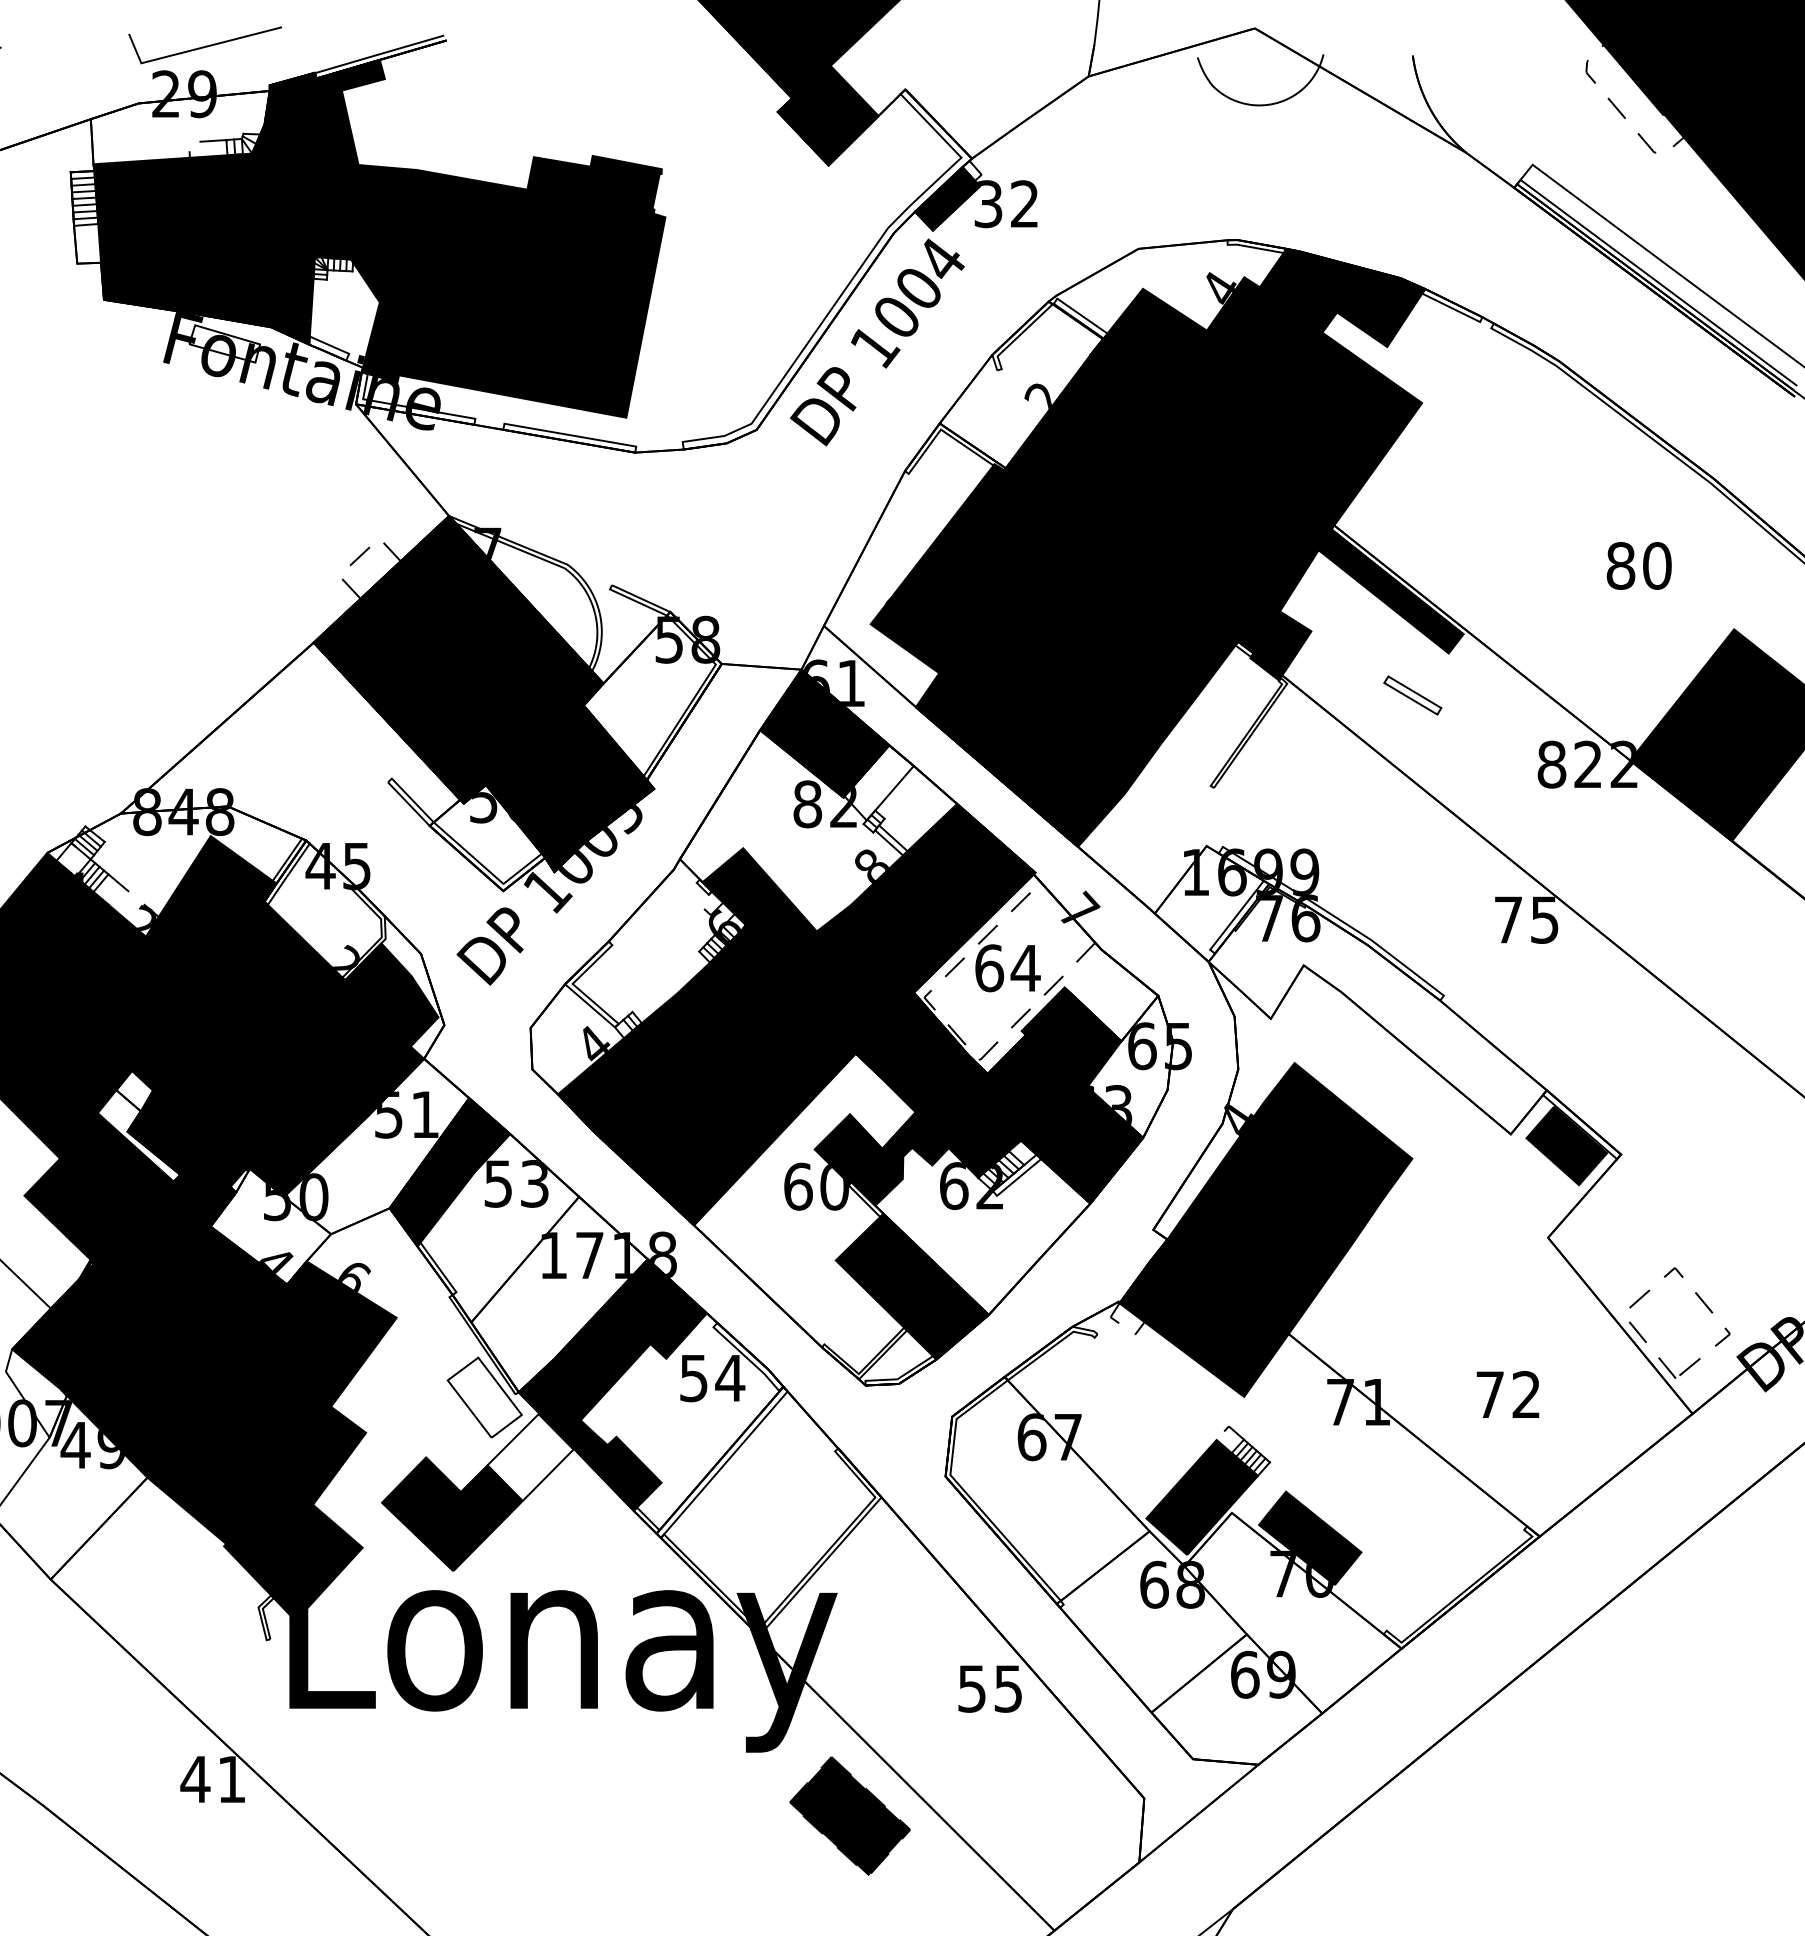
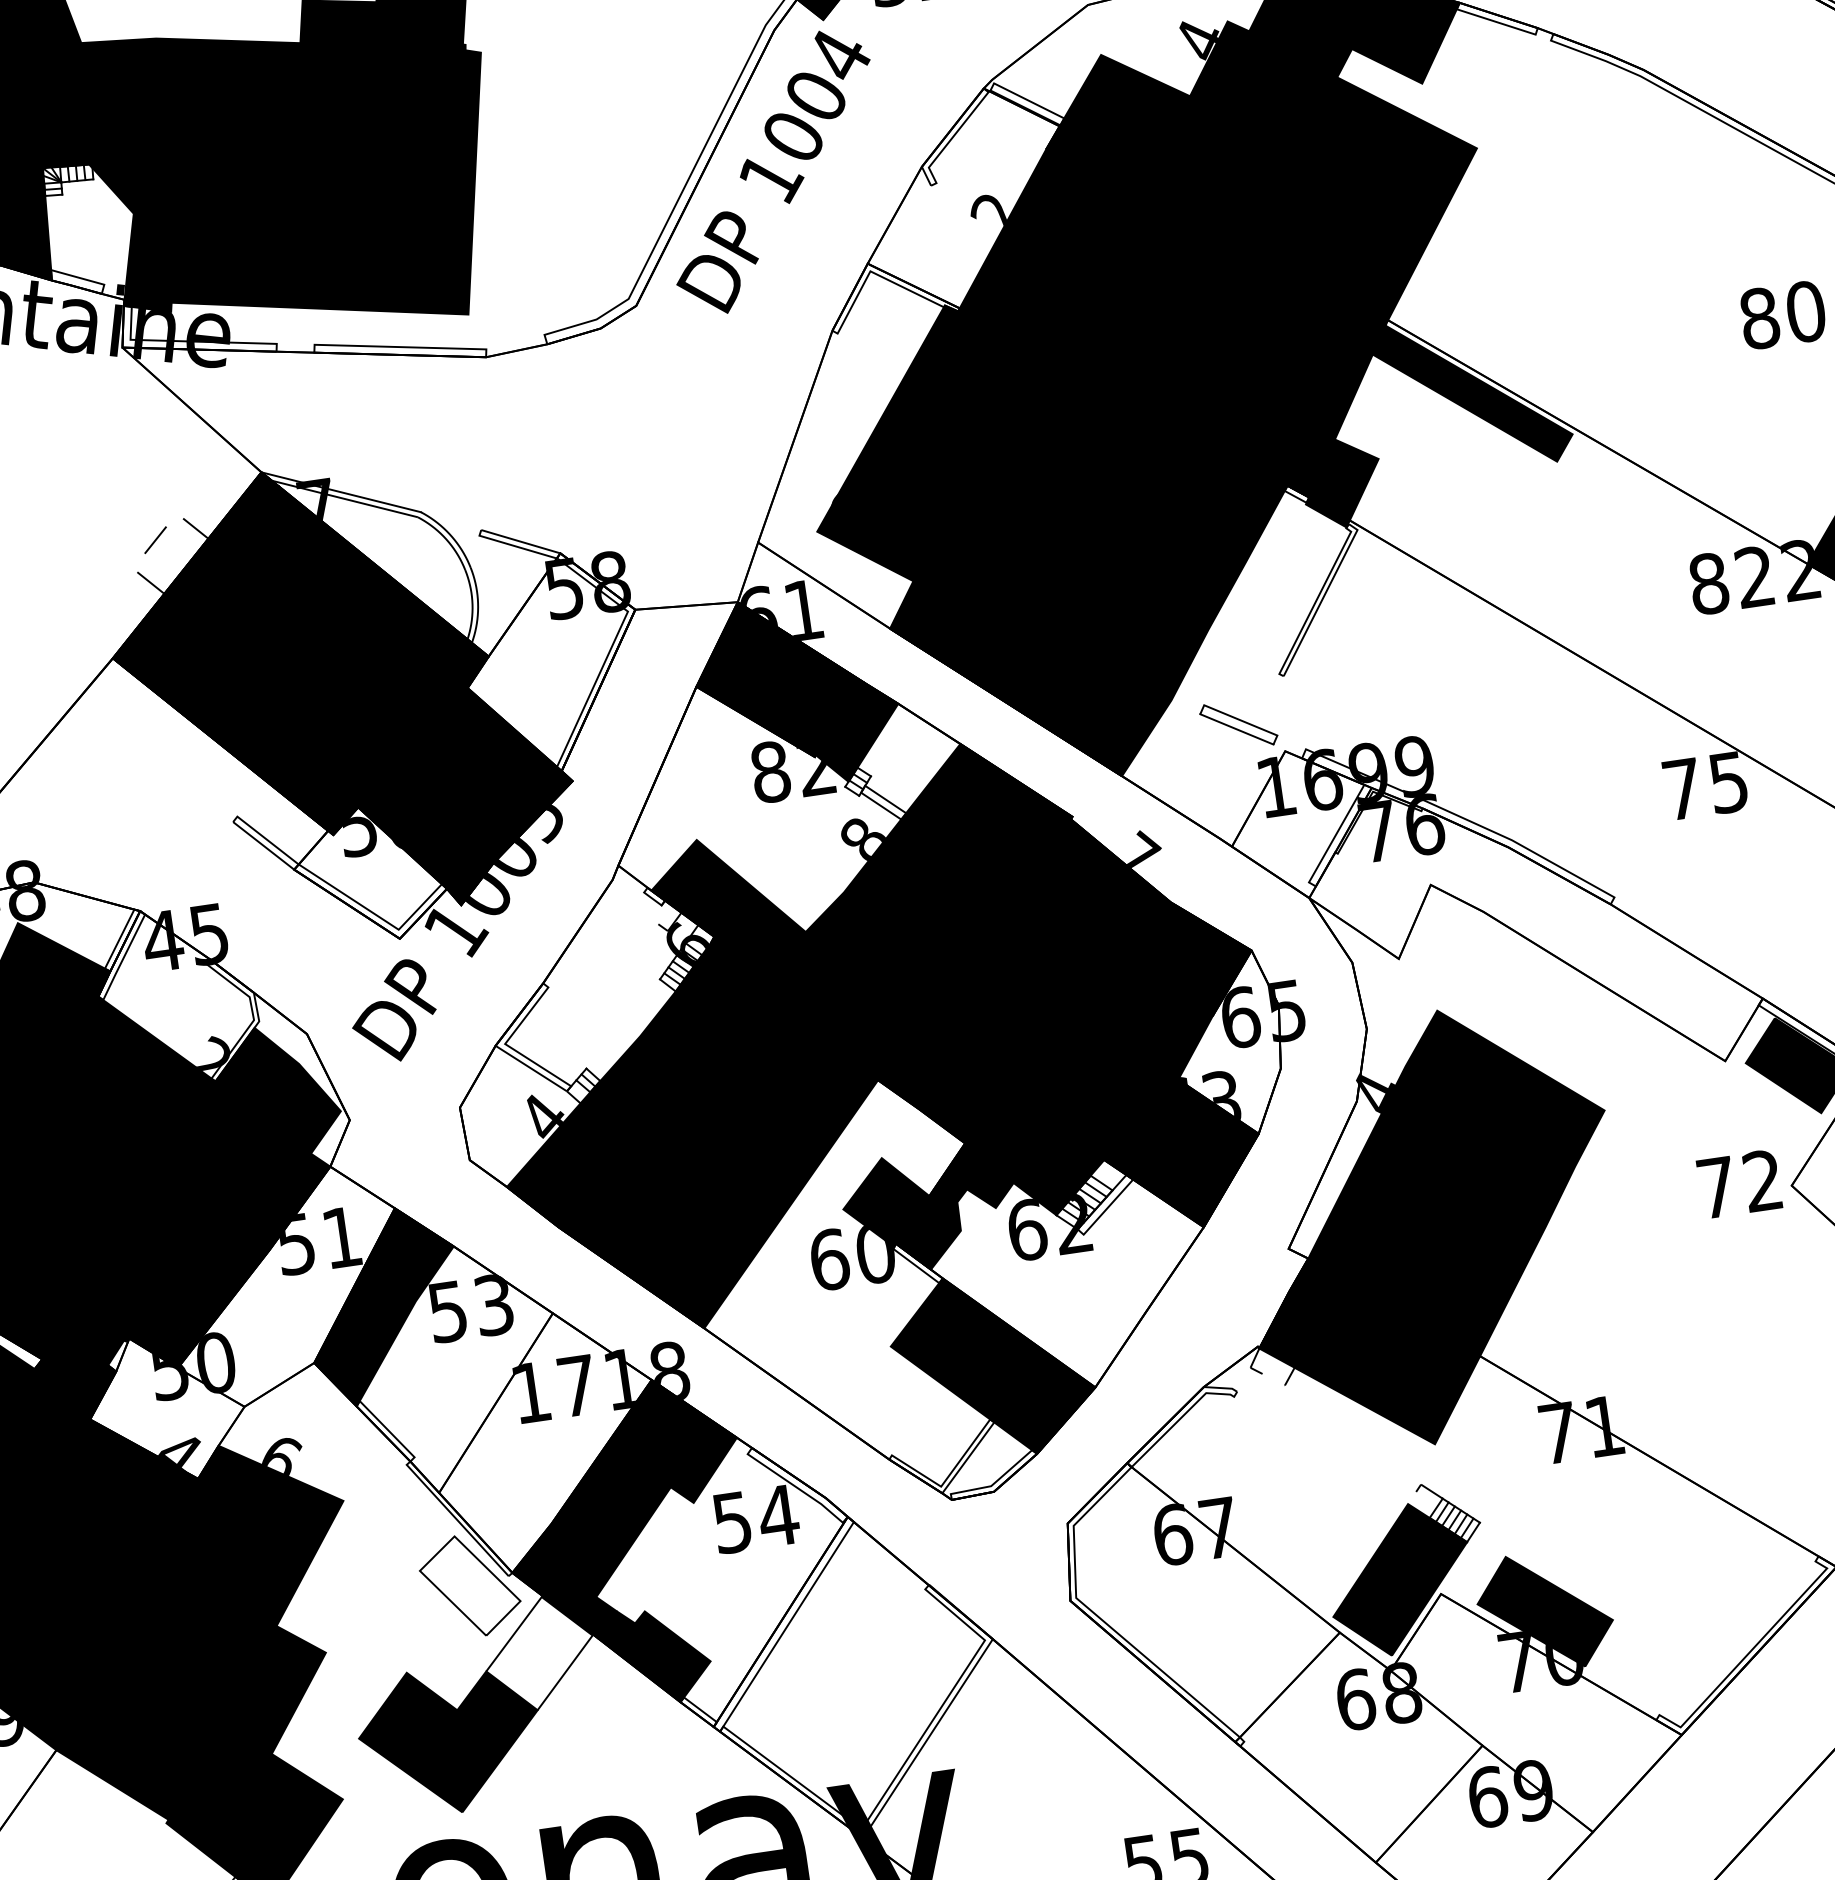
part: (1412, 695) -> (1238, 724), moved
fill: (878, 782) -> (856, 731), added
fill: (1035, 973) -> (1091, 944), added
text: (1507, 1394) -> (1738, 1184), moved

